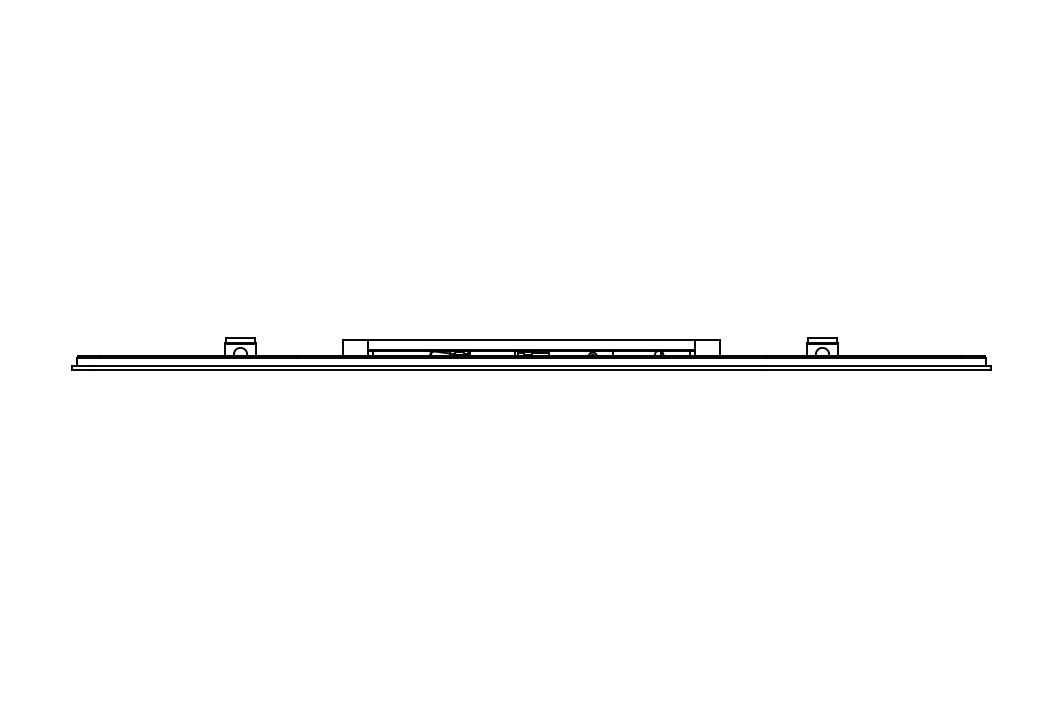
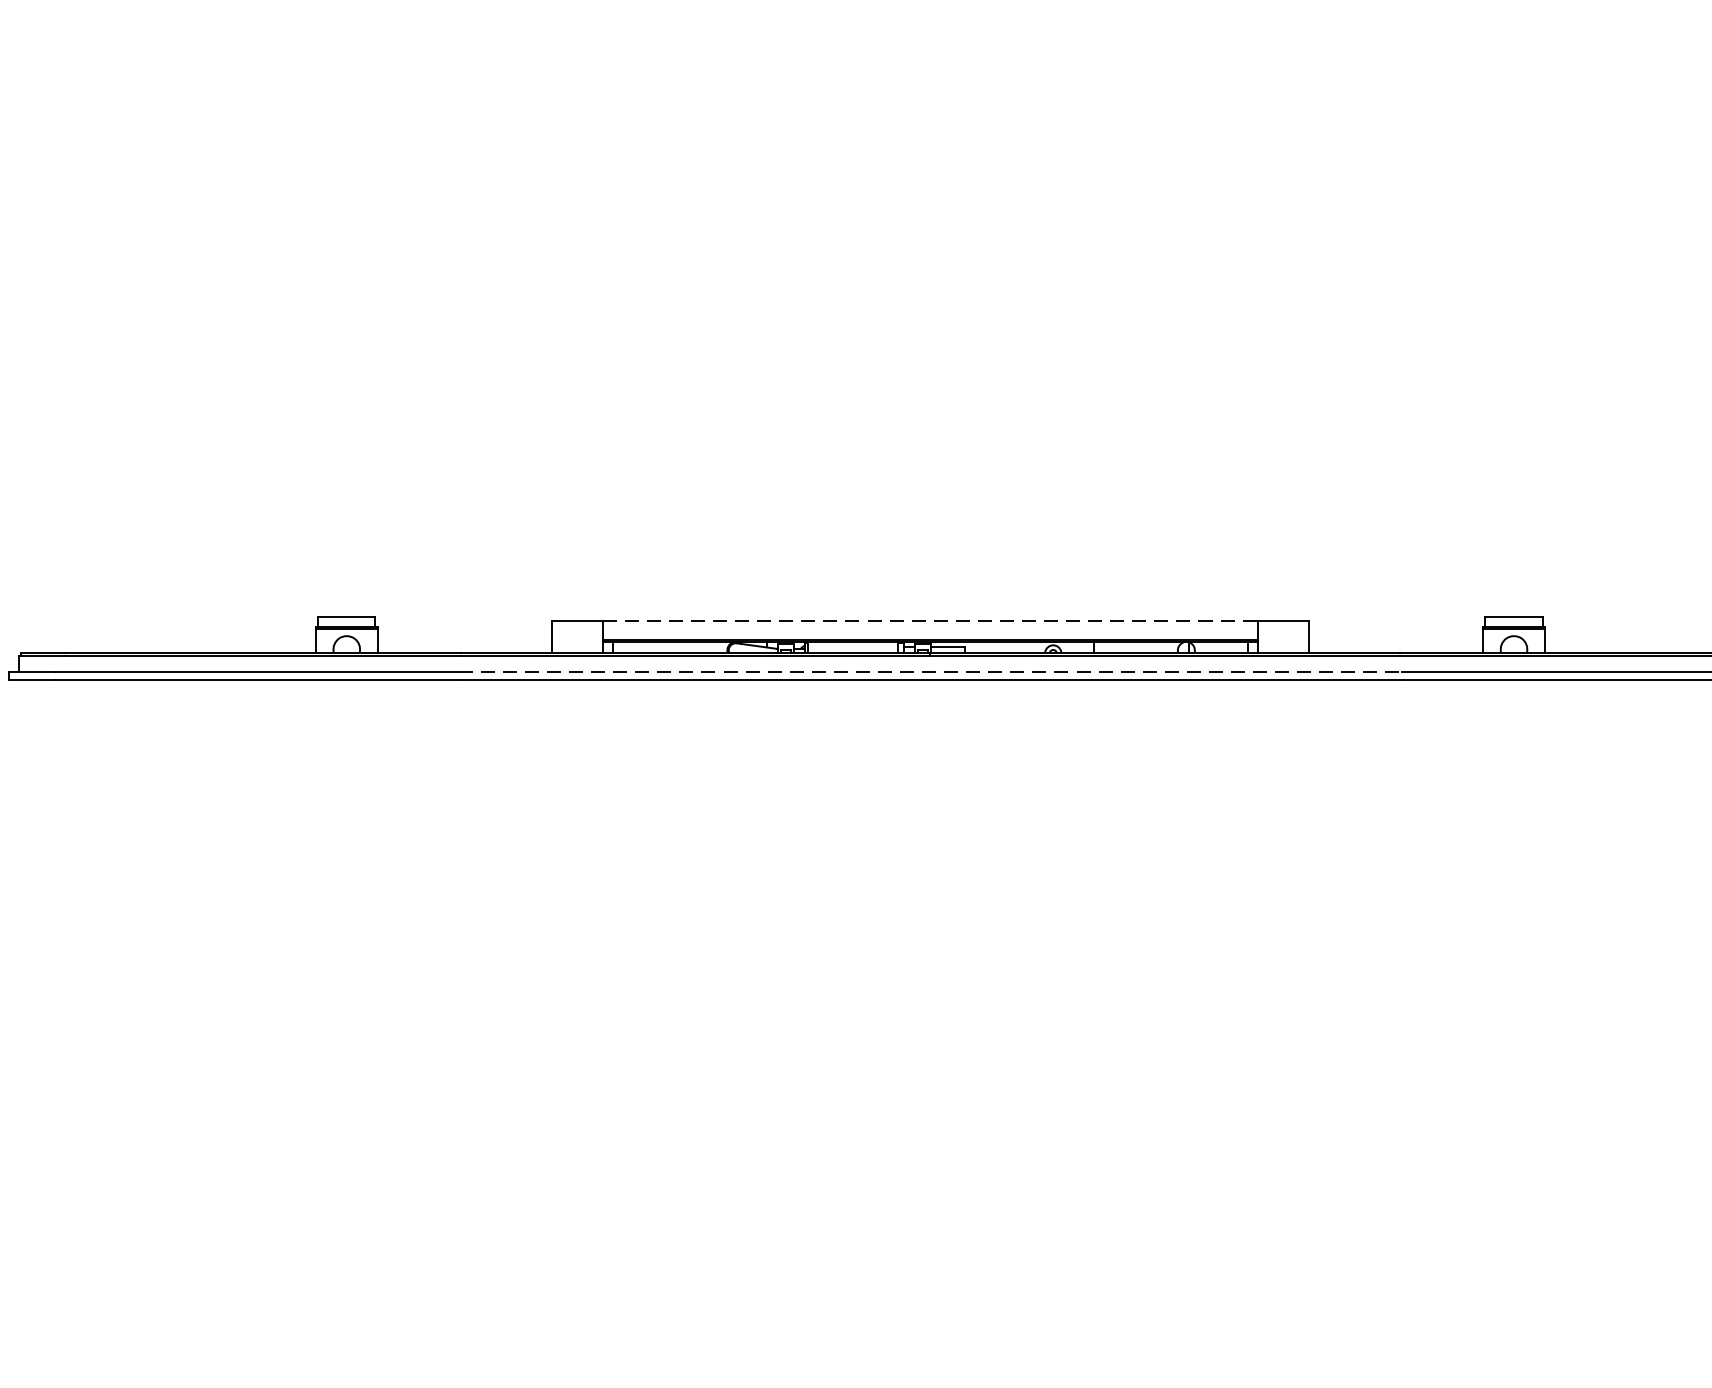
line: (531, 340) -> (930, 621), solid -> dashed
line: (531, 365) -> (930, 671), solid -> dashed

